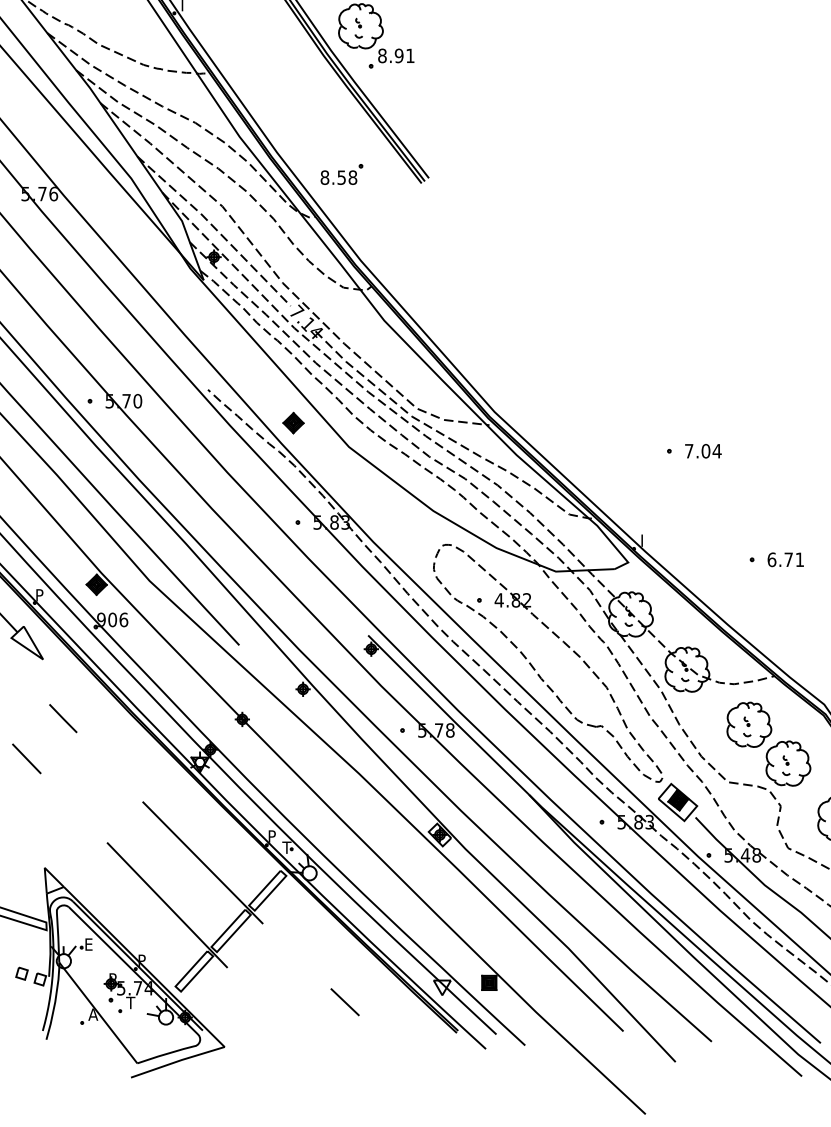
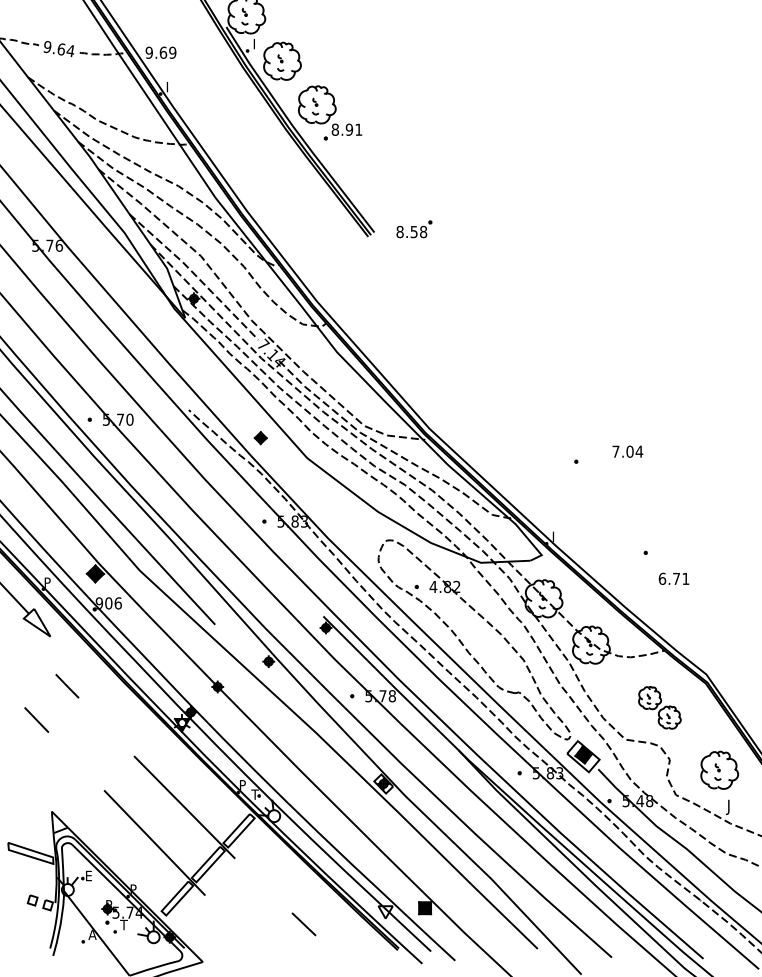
part: (342, 174) -> (414, 229), moved
part: (293, 422) -> (260, 437), size x0.7
text: (702, 450) -> (627, 451), moved
text: (785, 559) -> (673, 578), moved
part: (768, 743) -> (659, 707), size x0.6

